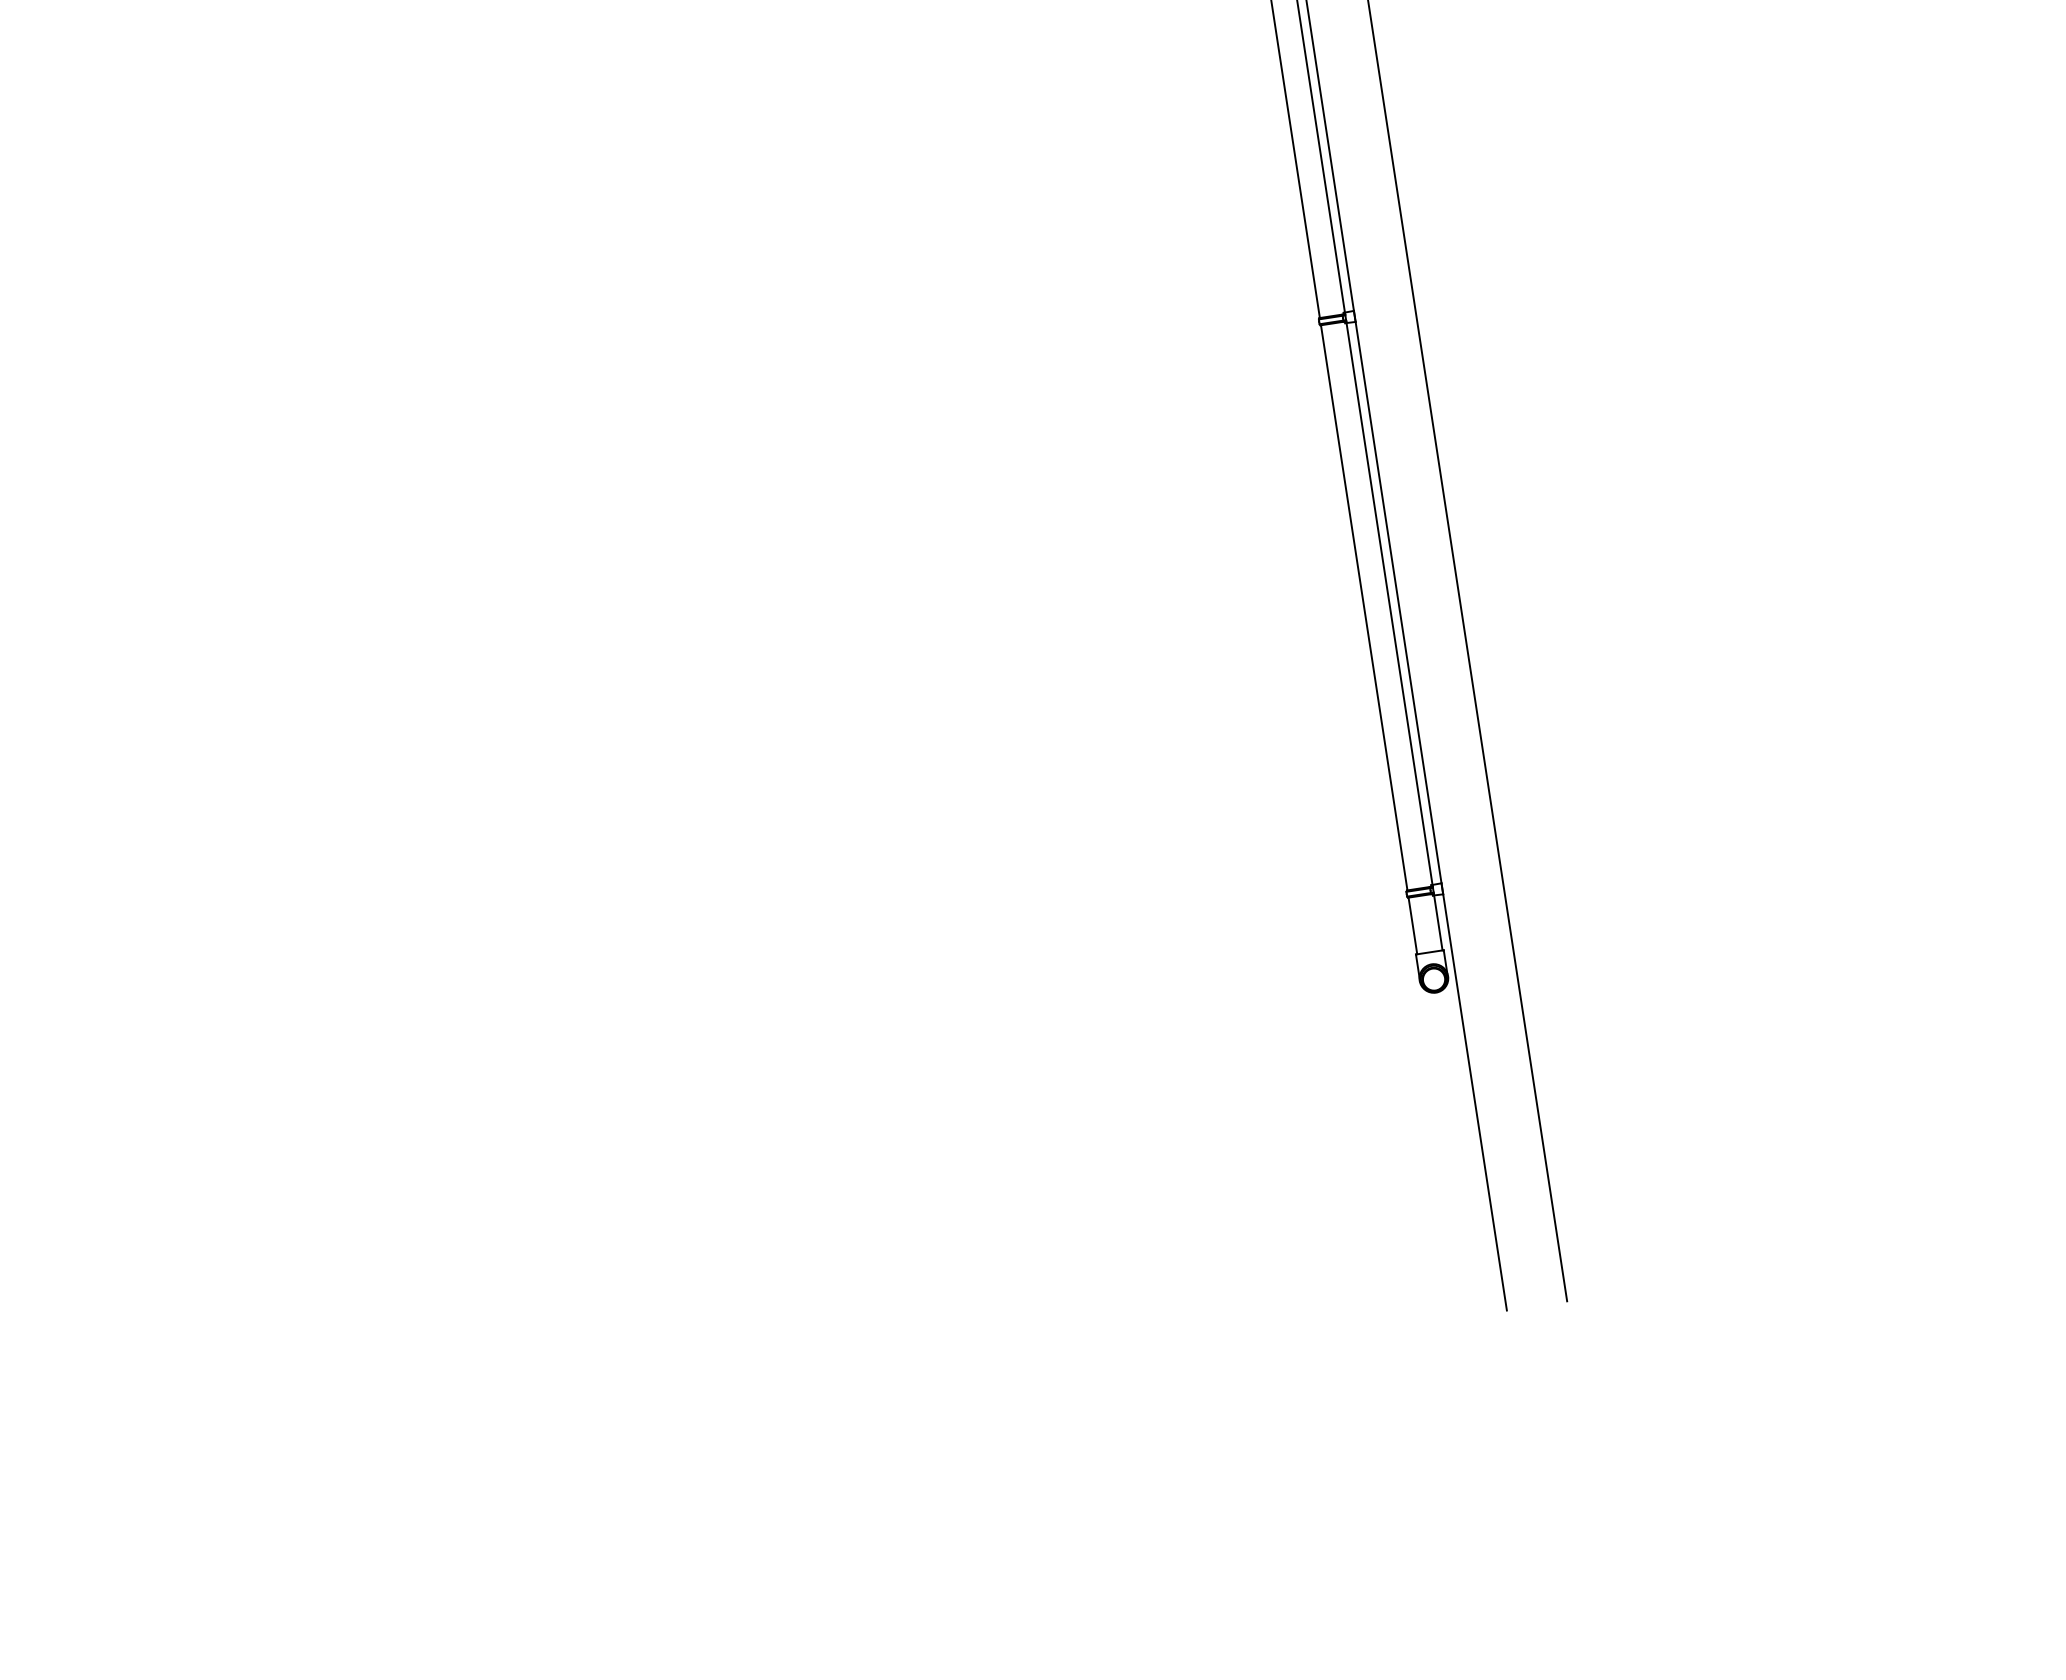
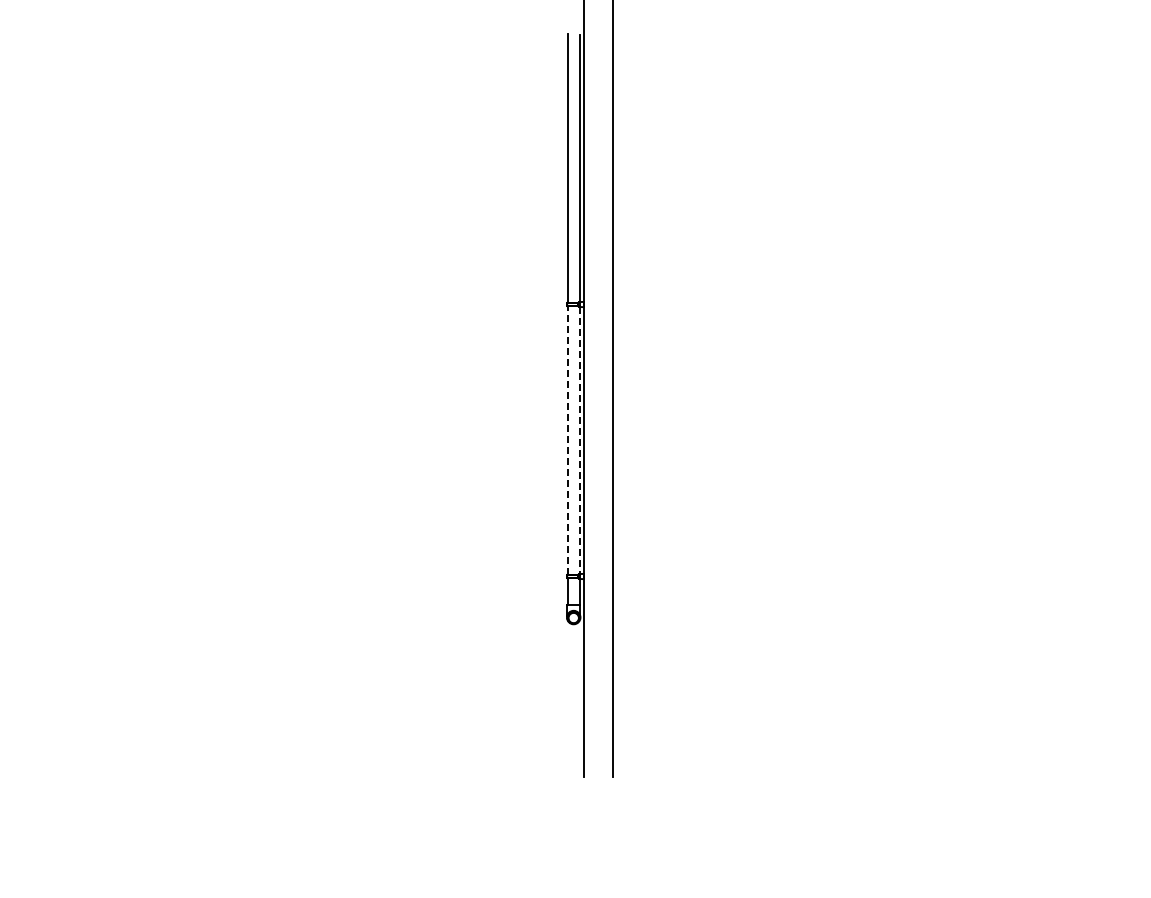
line: (1389, 606) -> (579, 441), solid -> dashed
line: (1363, 607) -> (567, 440), solid -> dashed

